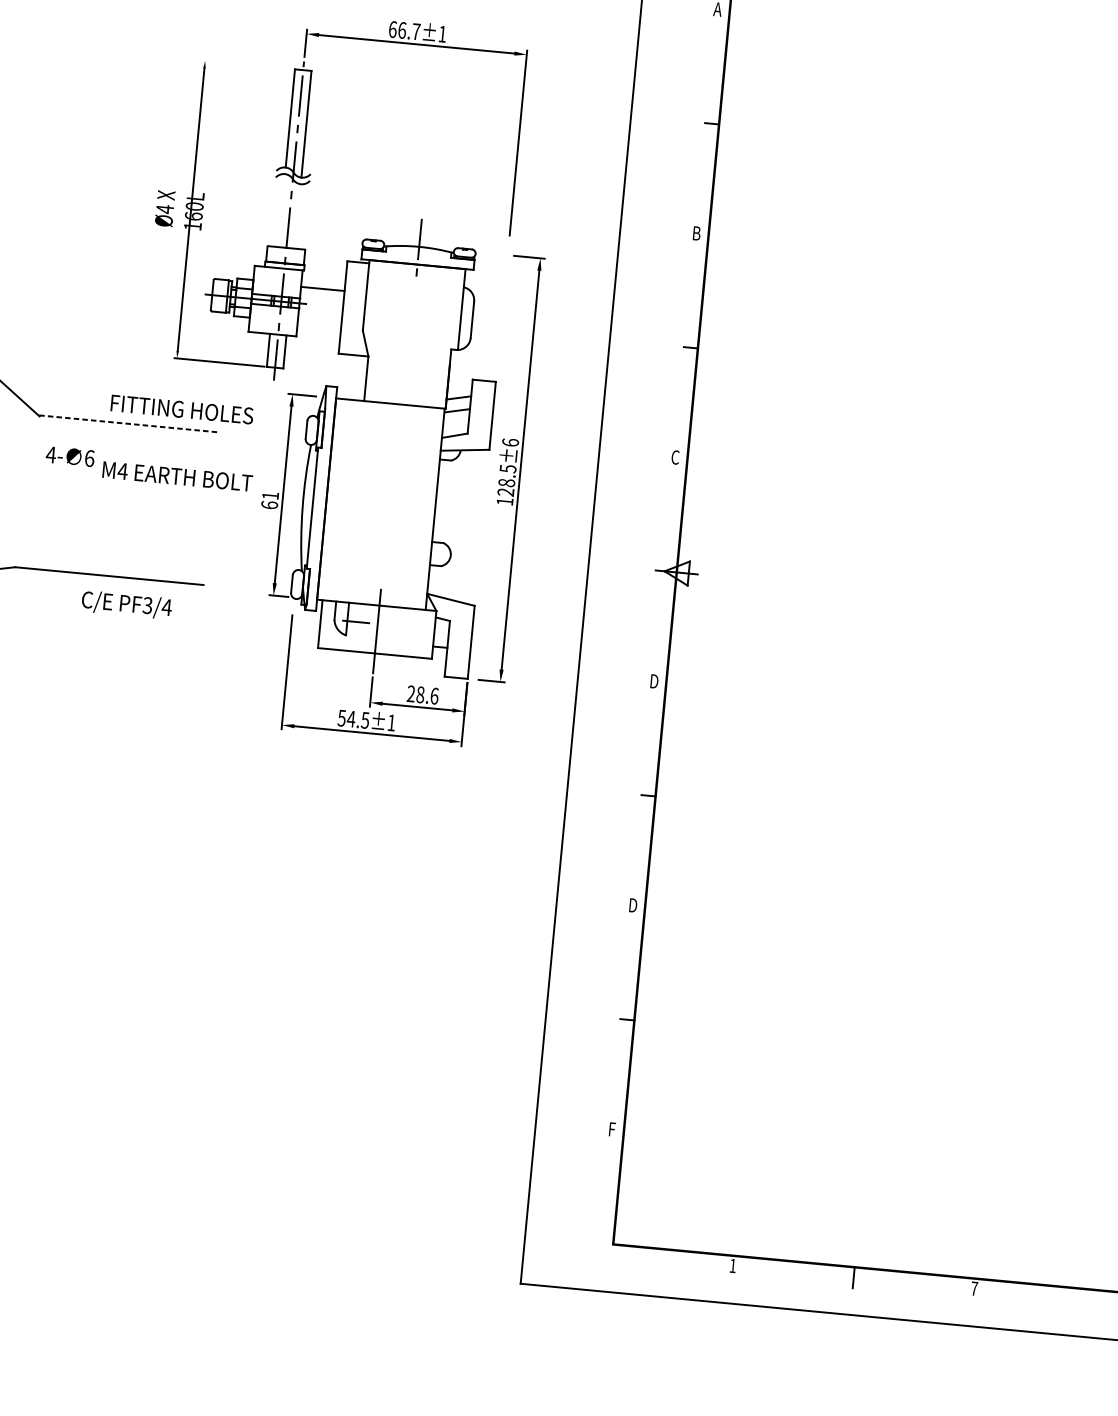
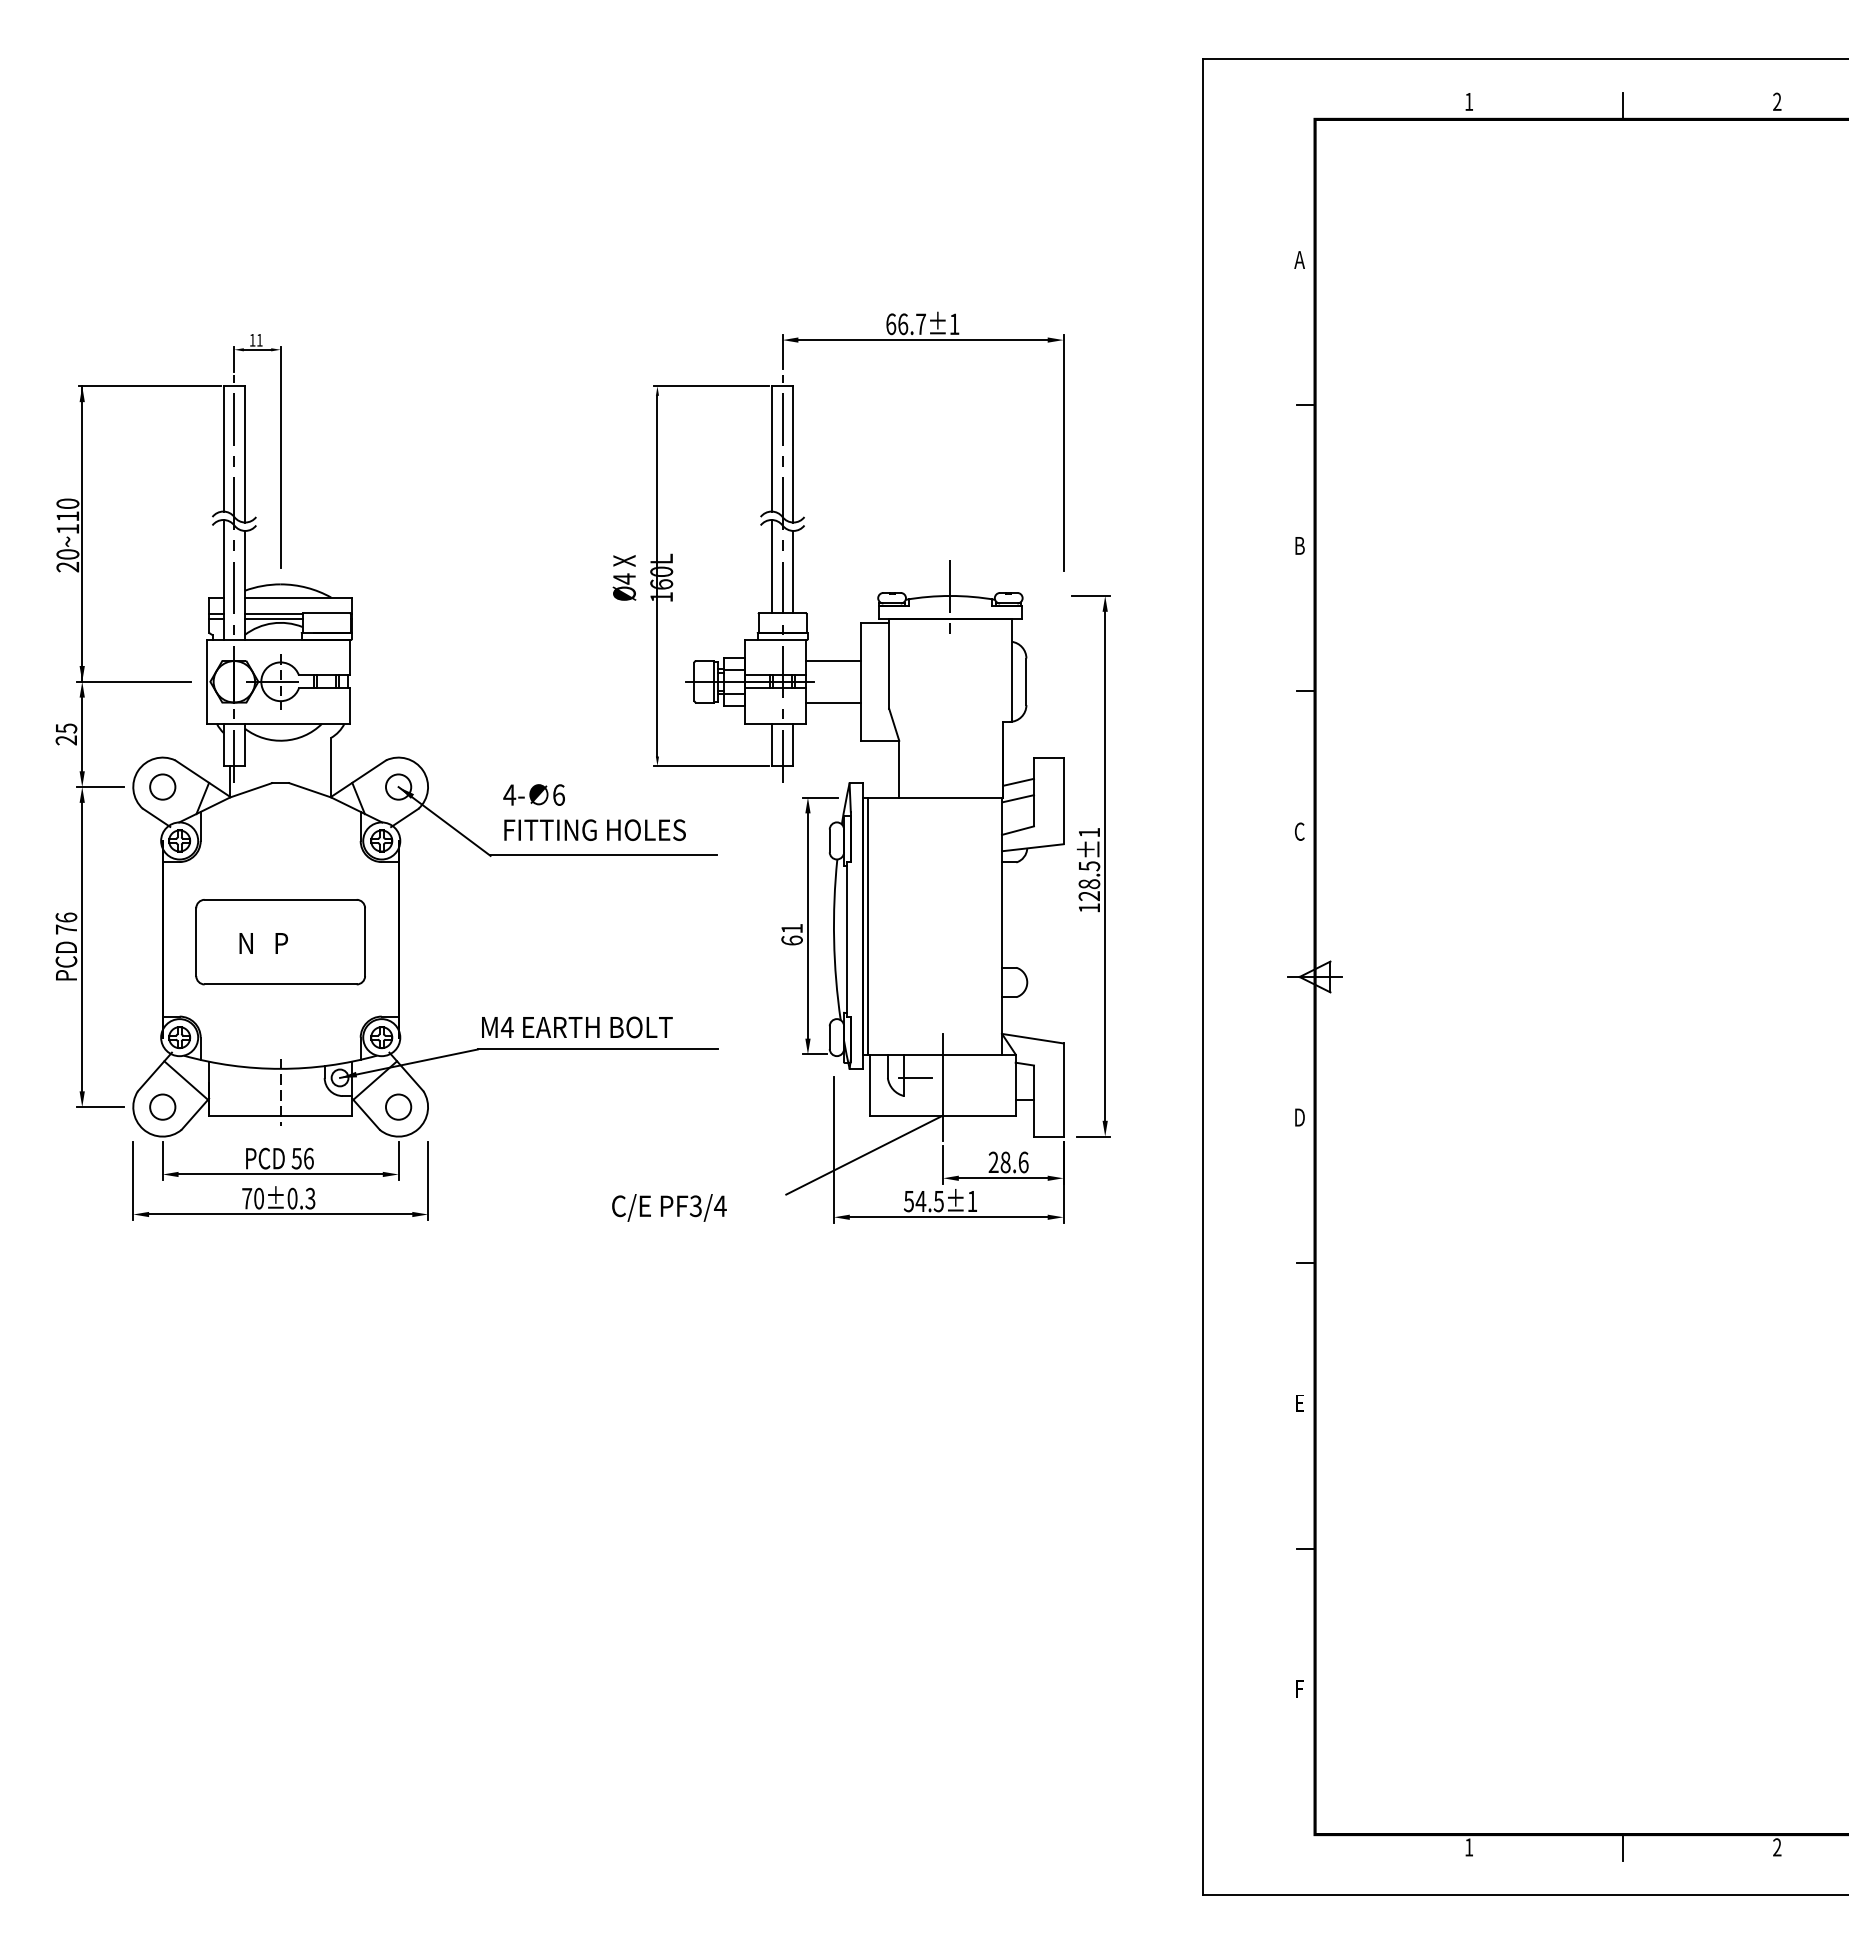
line: (247, 65) -> (711, 386), added
line: (281, 210) -> (772, 566), added
line: (298, 216) -> (793, 571), added
line: (319, 321) -> (833, 702), added
text: (181, 409) -> (594, 829), moved
line: (128, 423) -> (603, 854), dashed -> solid
text: (510, 442) -> (1089, 832), 128.5±6 -> 128.5±1
text: (69, 456) -> (533, 794), moved
text: (177, 476) -> (577, 1027), moved
line: (329, 498) -> (867, 925), added
text: (126, 604) -> (669, 1207), moved
line: (310, 678) -> (864, 1154), added
text: (632, 905) -> (1299, 1403), D -> E
text: (974, 1288) -> (1777, 1847), 7 -> 2

